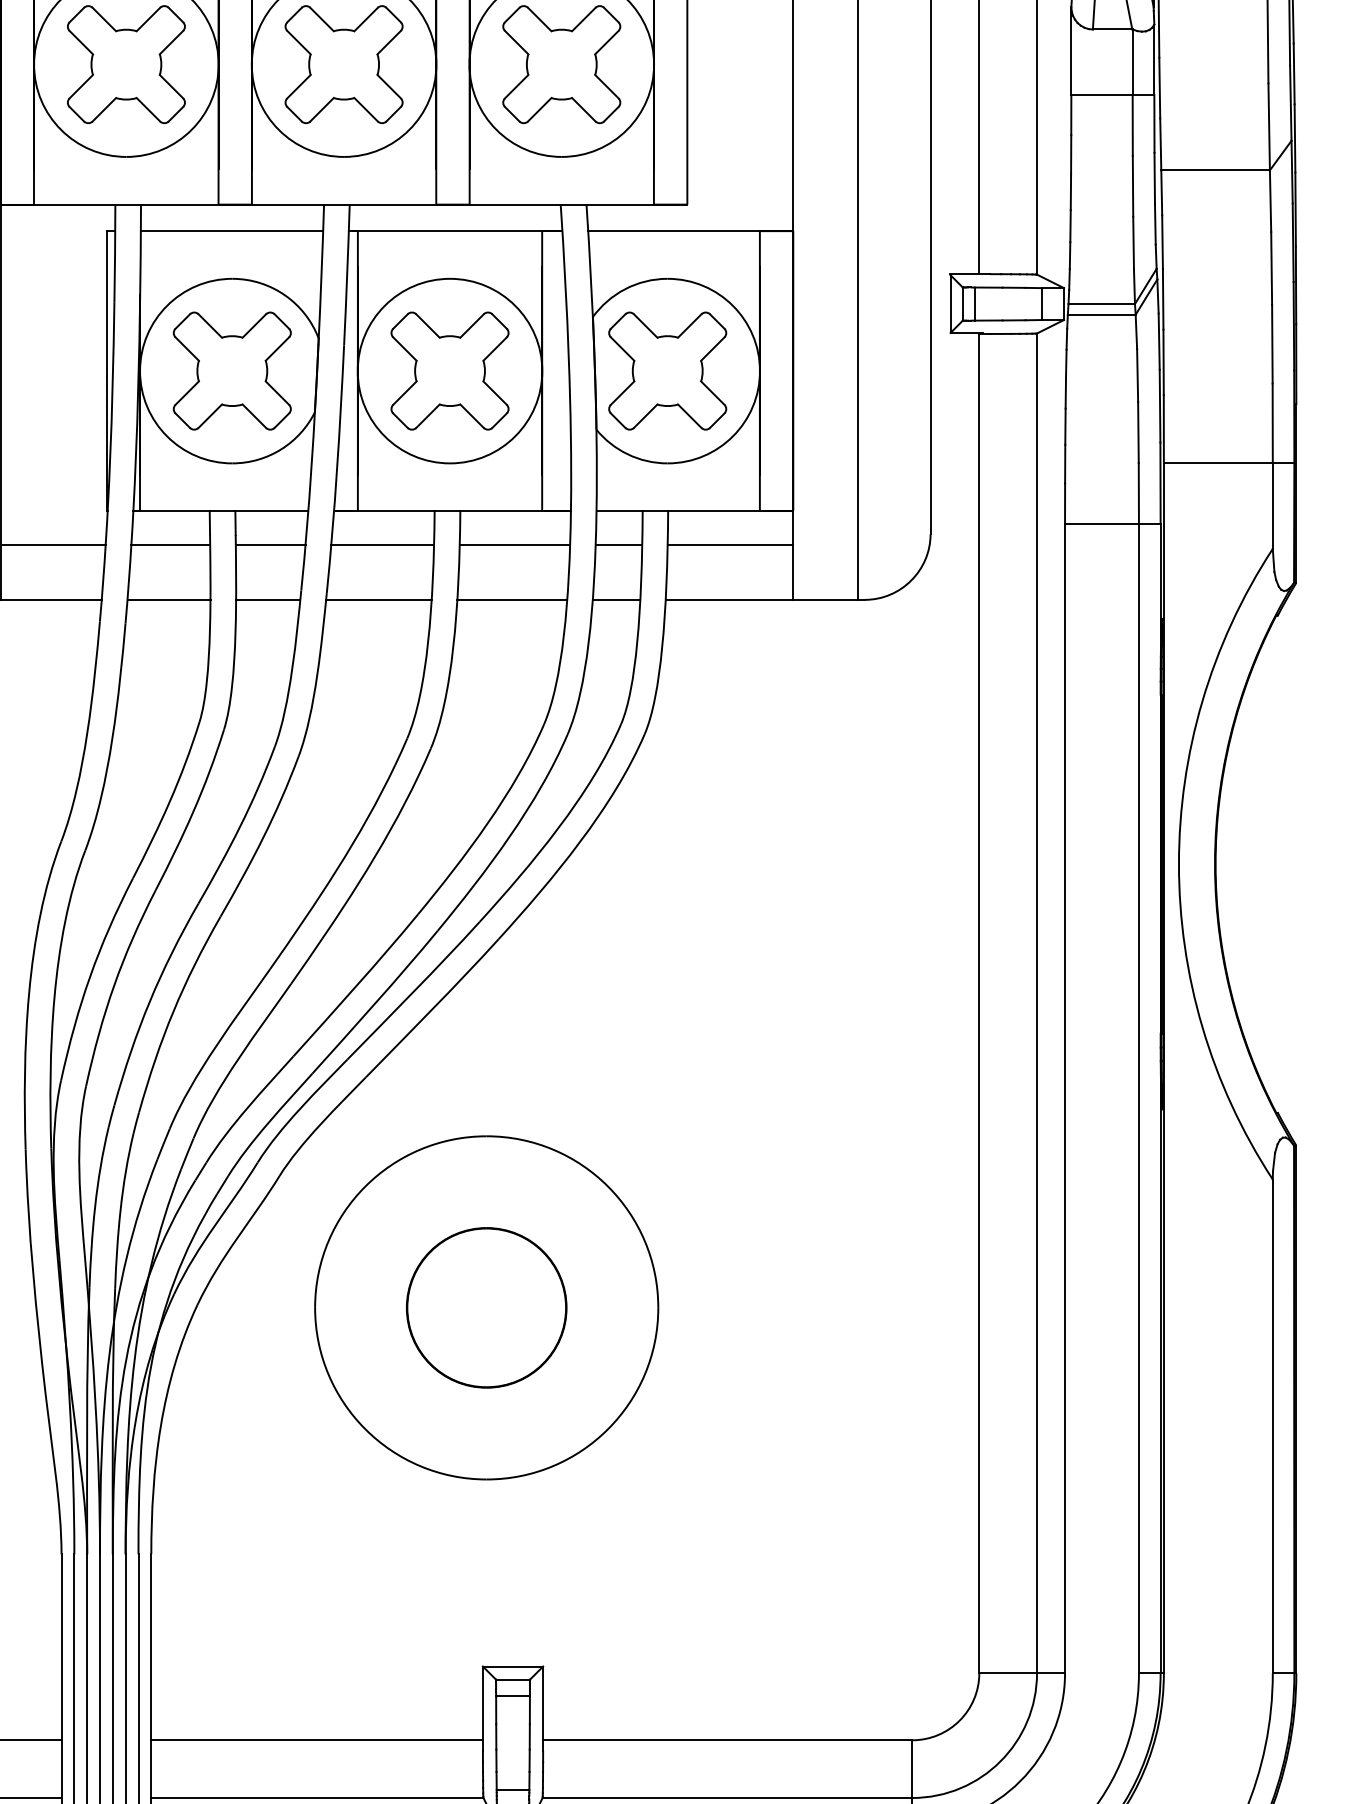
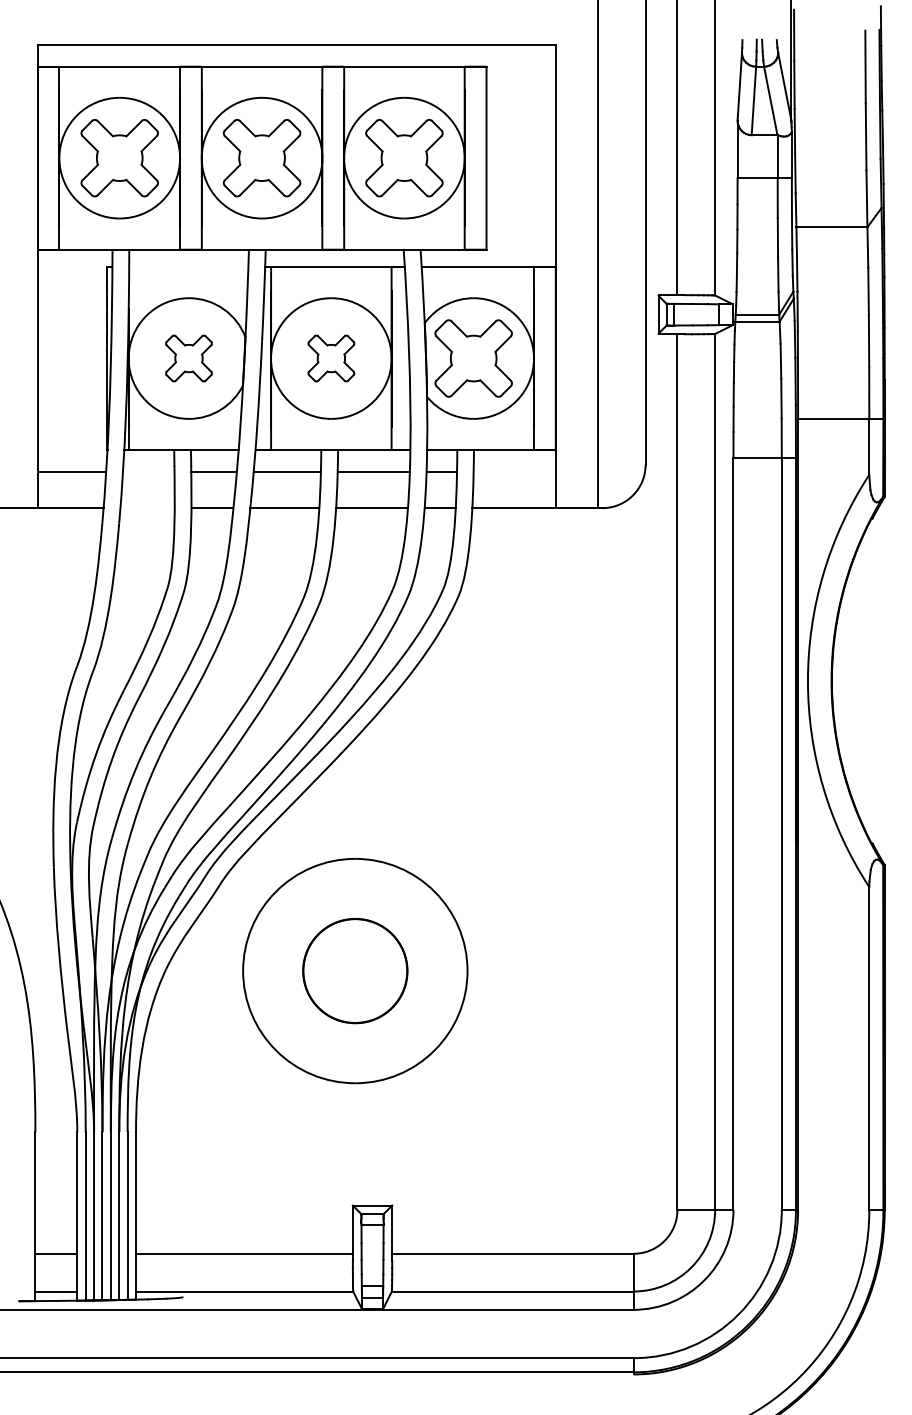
line: (231, 231) -> (188, 267), removed
part: (231, 371) -> (188, 358), size x0.6
part: (450, 371) -> (331, 358), size x0.6
line: (170, 545) -> (148, 472), removed
line: (730, 545) -> (514, 472), removed
line: (168, 600) -> (147, 508), removed

